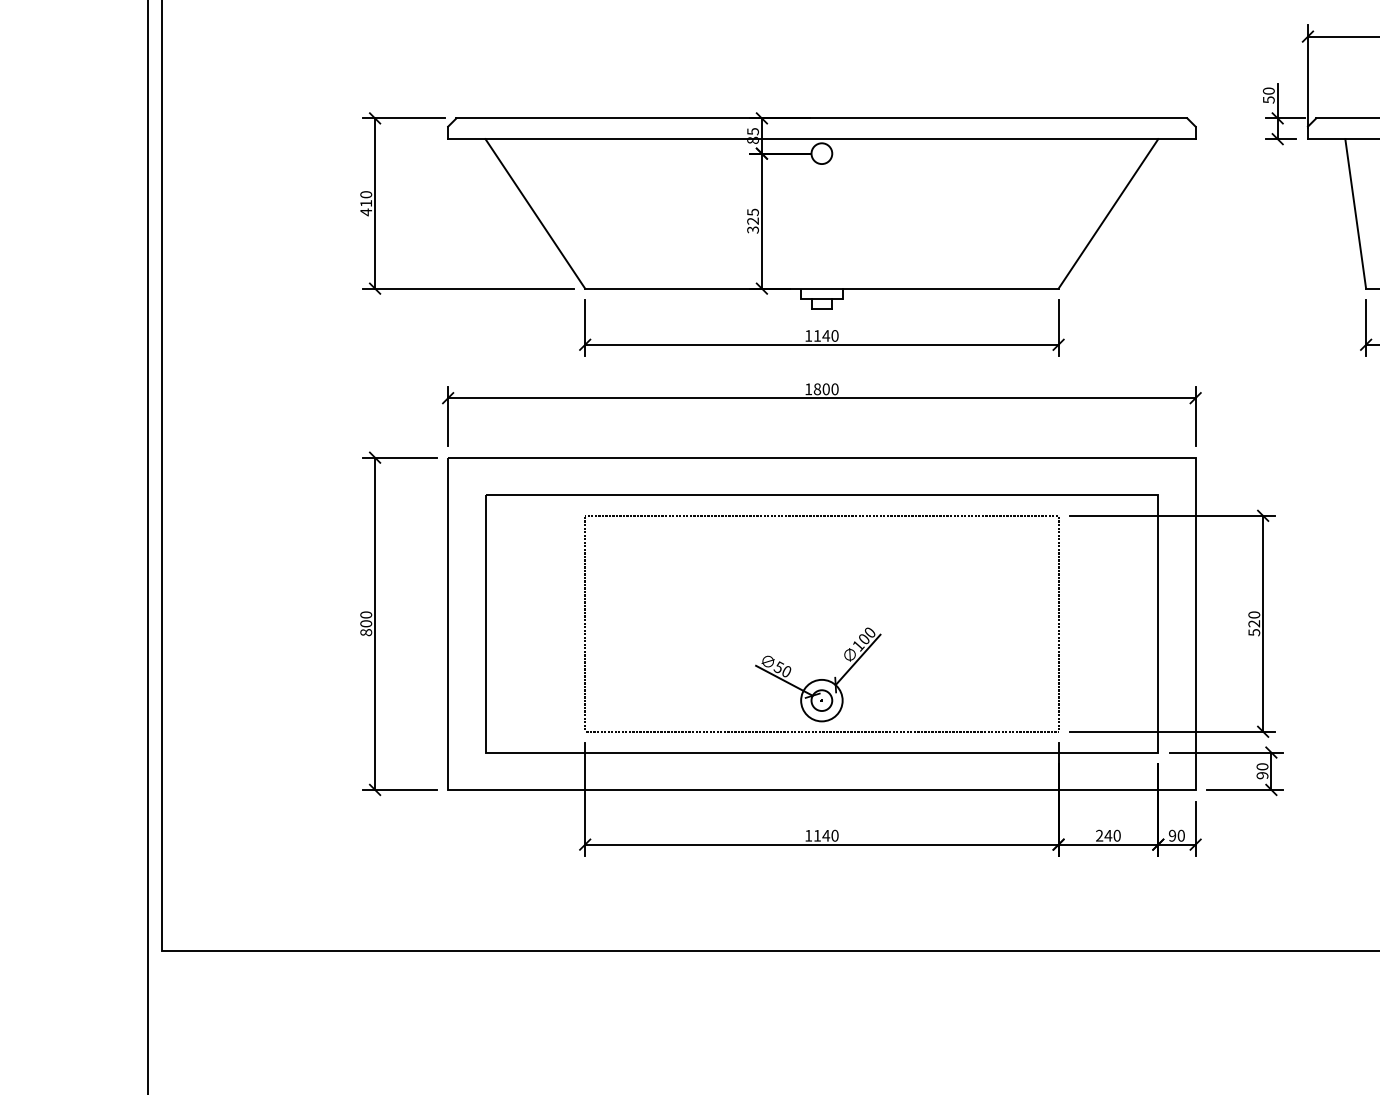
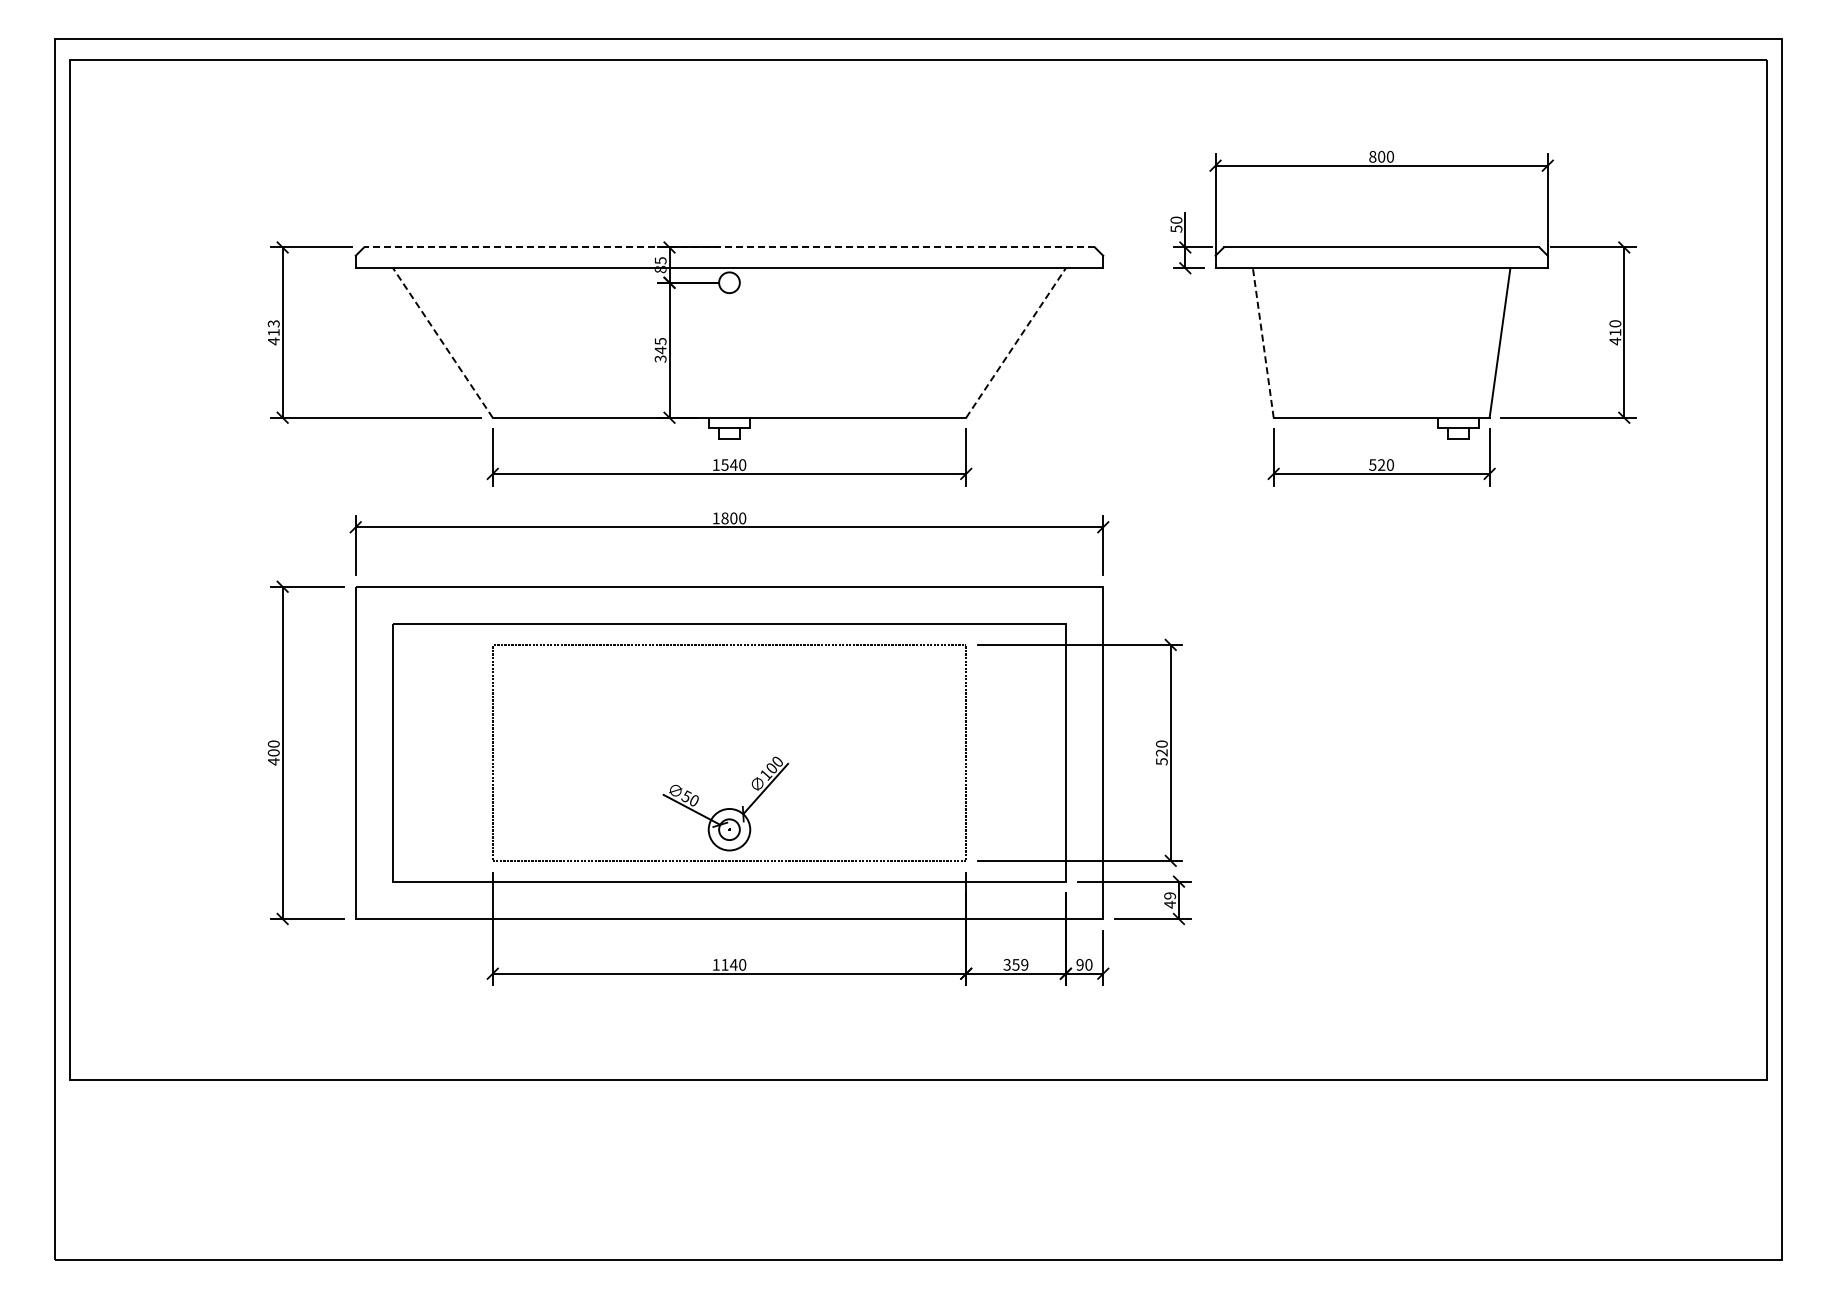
line: (821, 118) -> (729, 247), solid -> dashed
text: (365, 194) -> (273, 323), 410 -> 413
line: (1355, 213) -> (1263, 342), solid -> dashed
line: (534, 214) -> (442, 343), solid -> dashed
line: (1108, 214) -> (1016, 343), solid -> dashed
text: (752, 221) -> (660, 350), 325 -> 345
text: (816, 335) -> (724, 464), 1140 -> 1540
text: (365, 632) -> (273, 761), 800 -> 400
text: (1262, 771) -> (1170, 900), 90 -> 49
text: (1107, 835) -> (1015, 964), 240 -> 359

